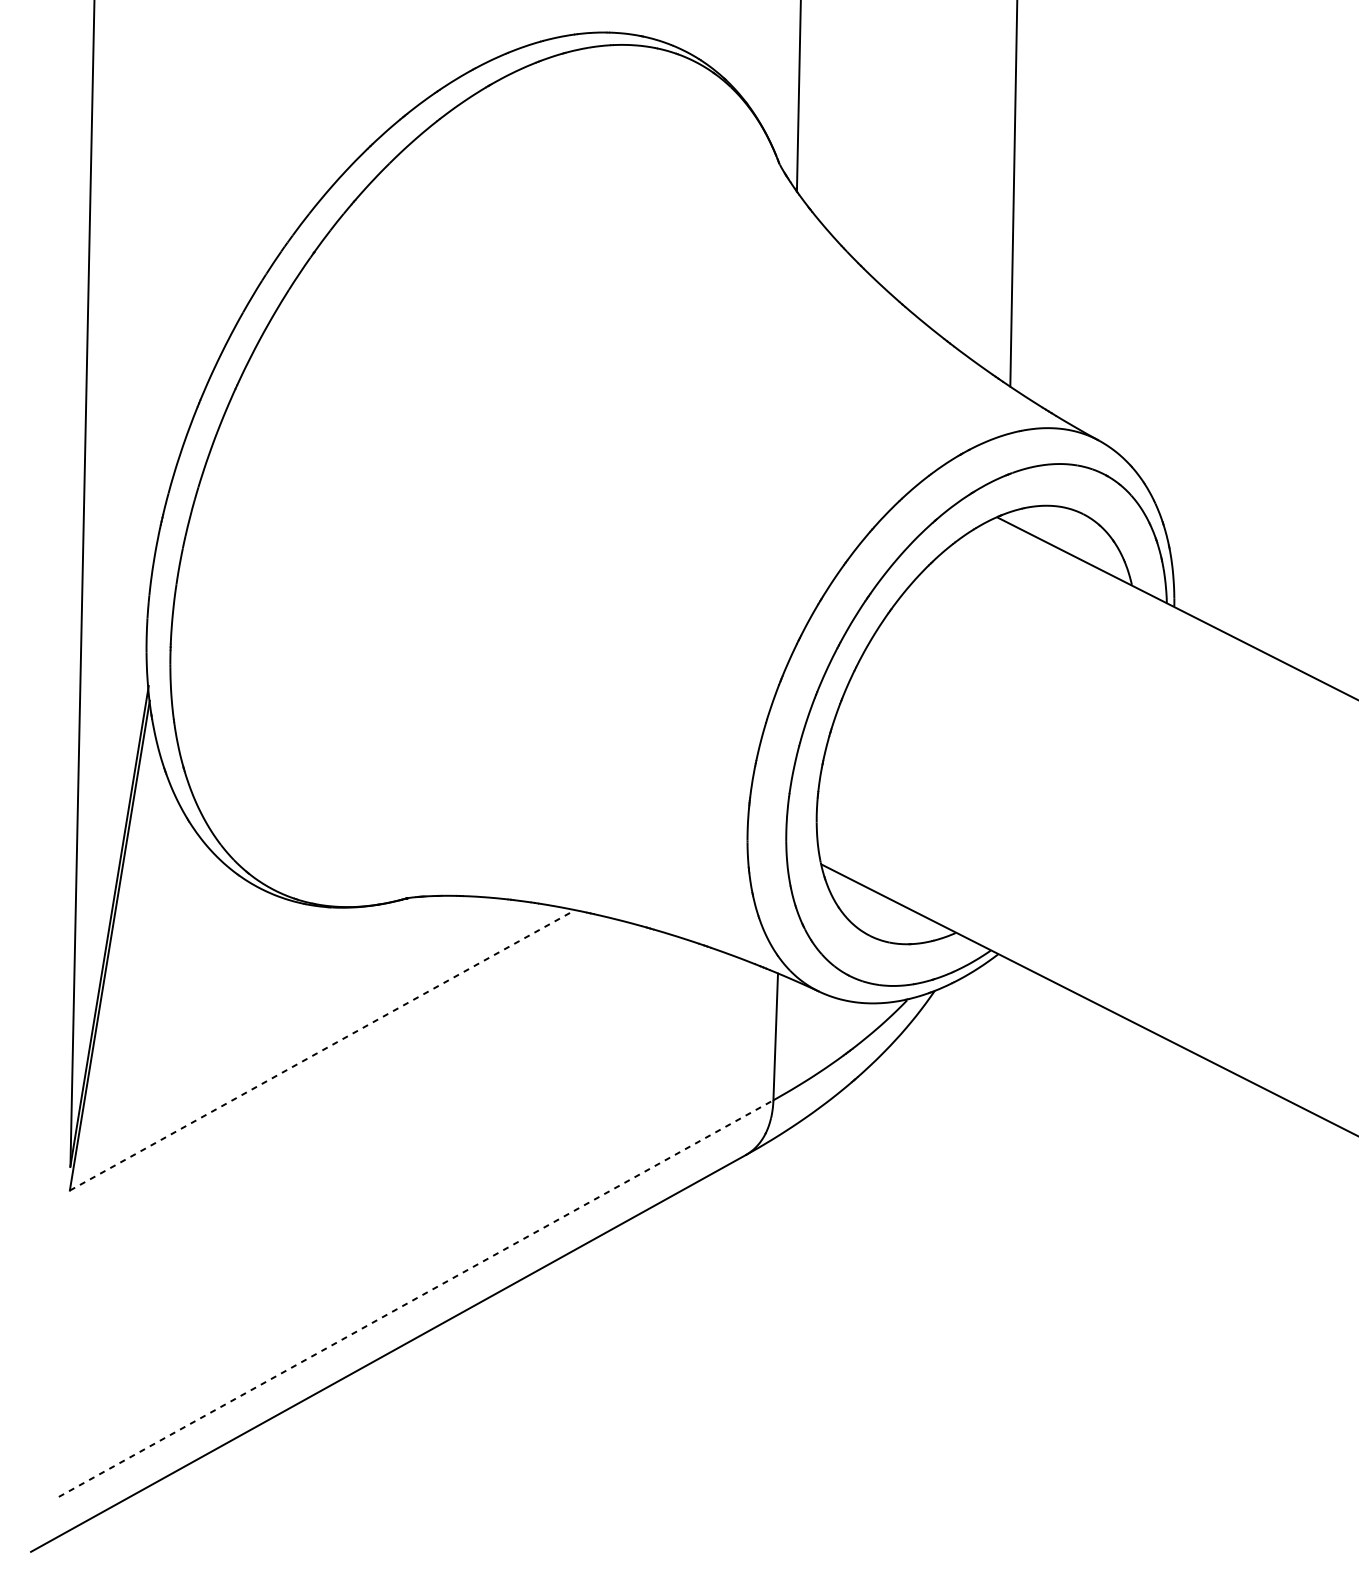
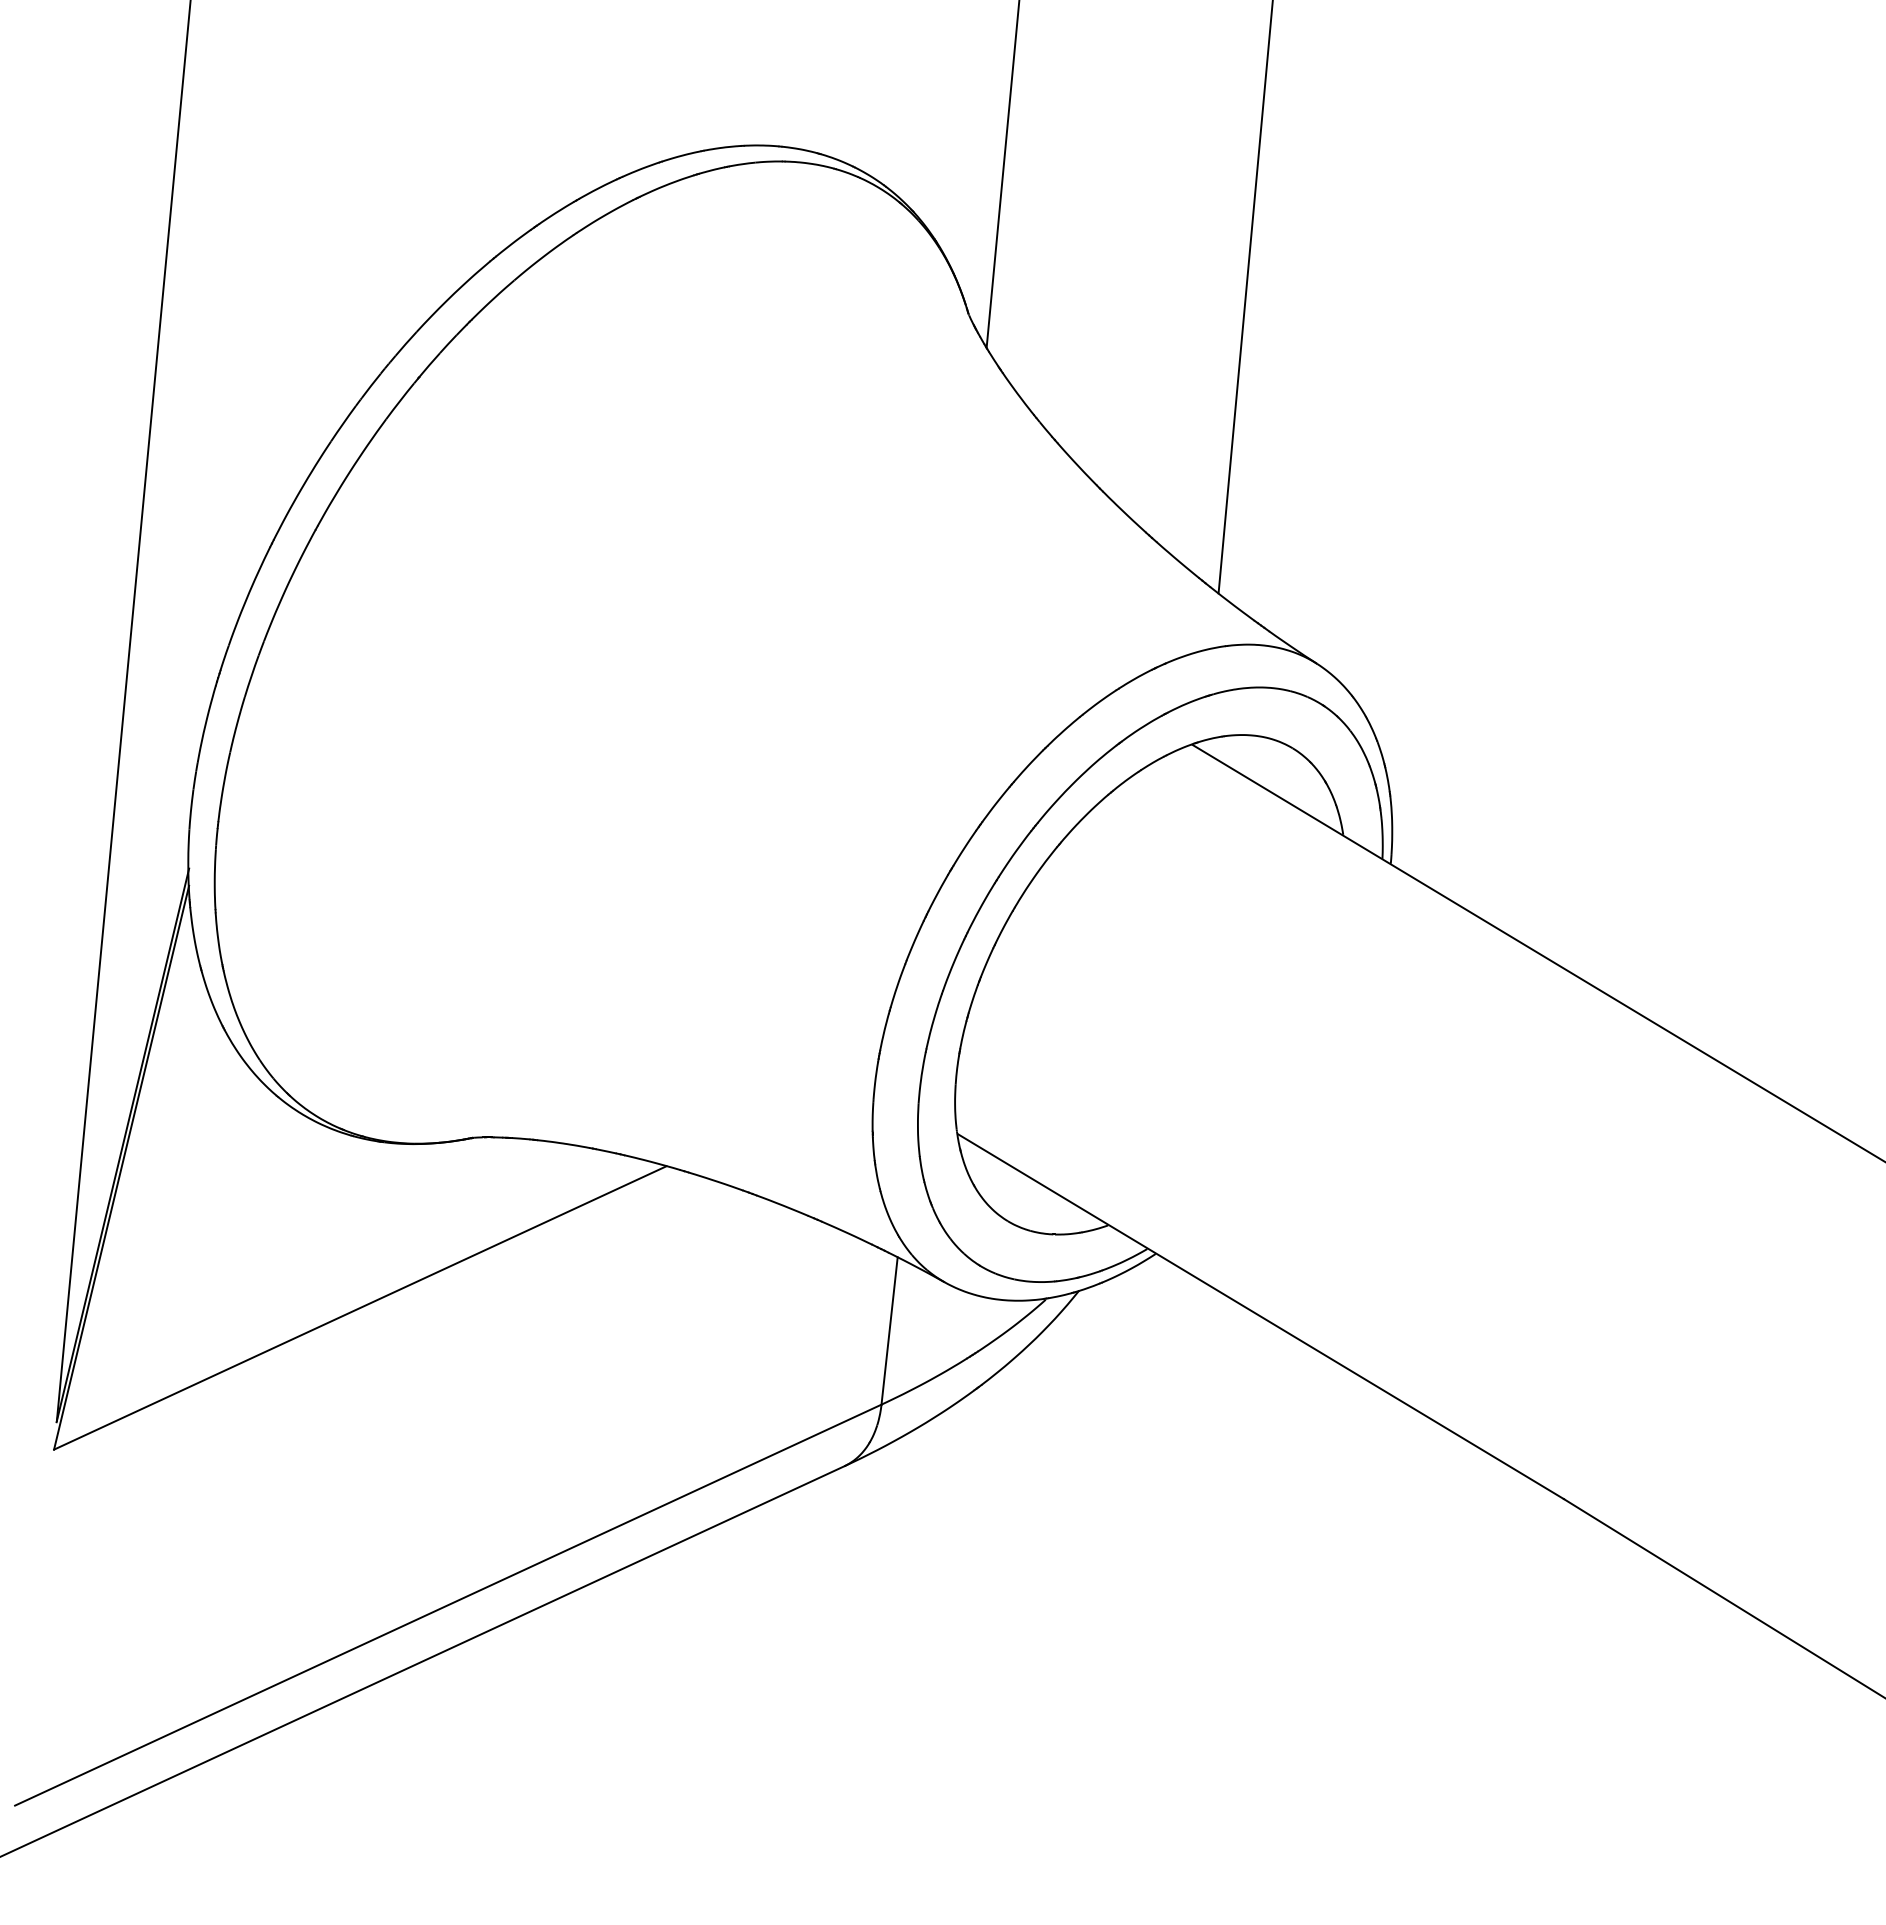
line: (322, 1050) -> (360, 1307), dashed -> solid
line: (416, 1298) -> (448, 1604), dashed -> solid

